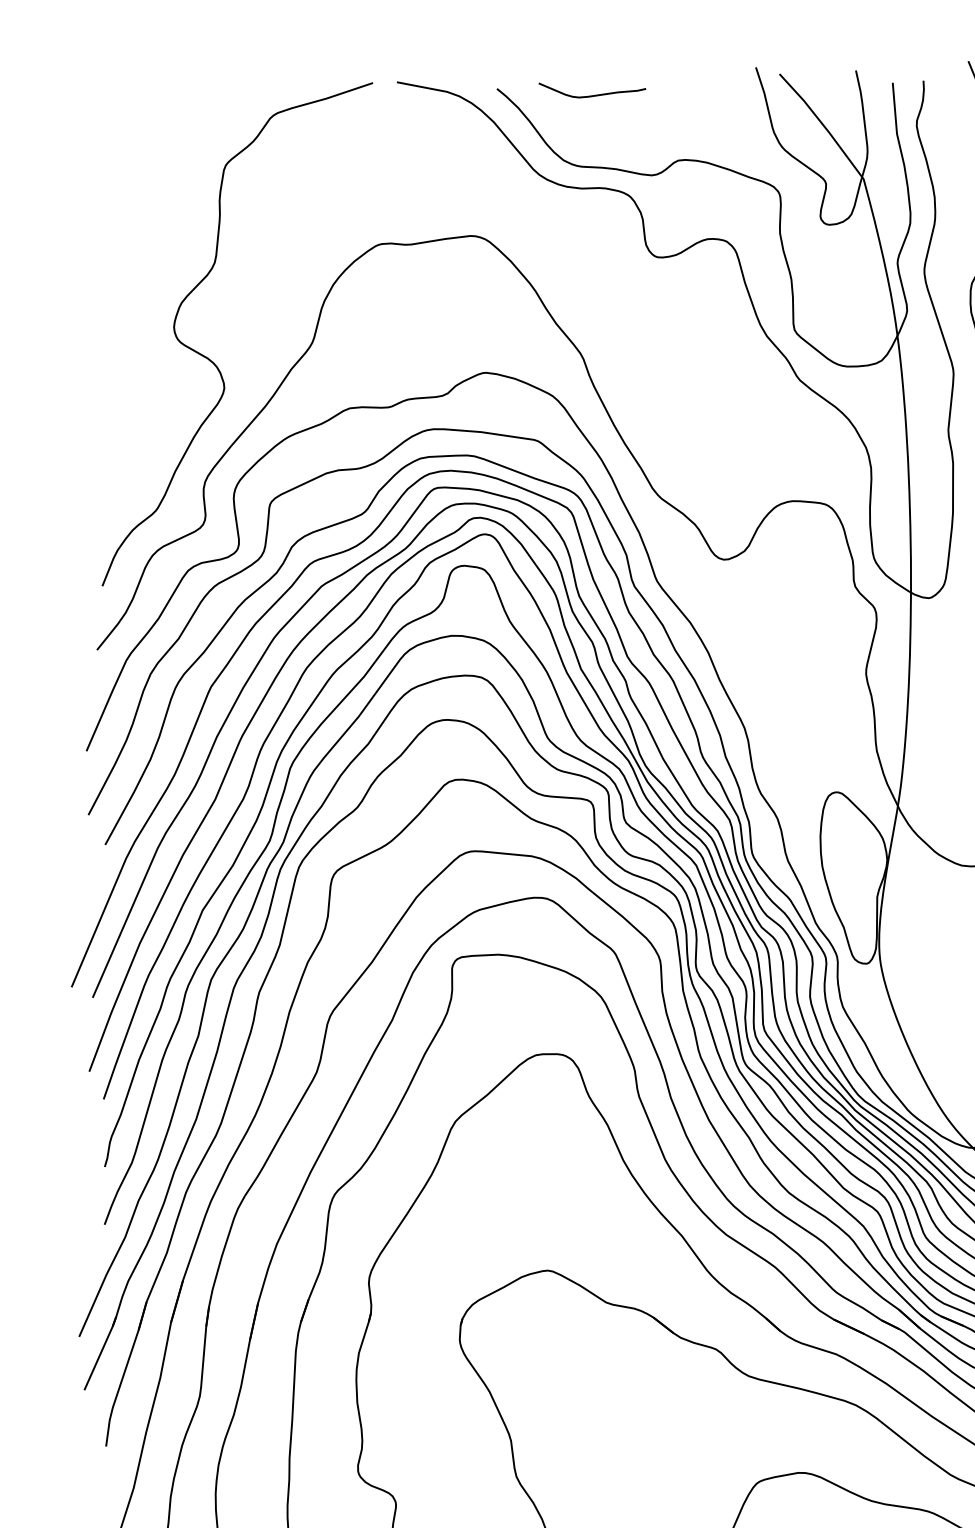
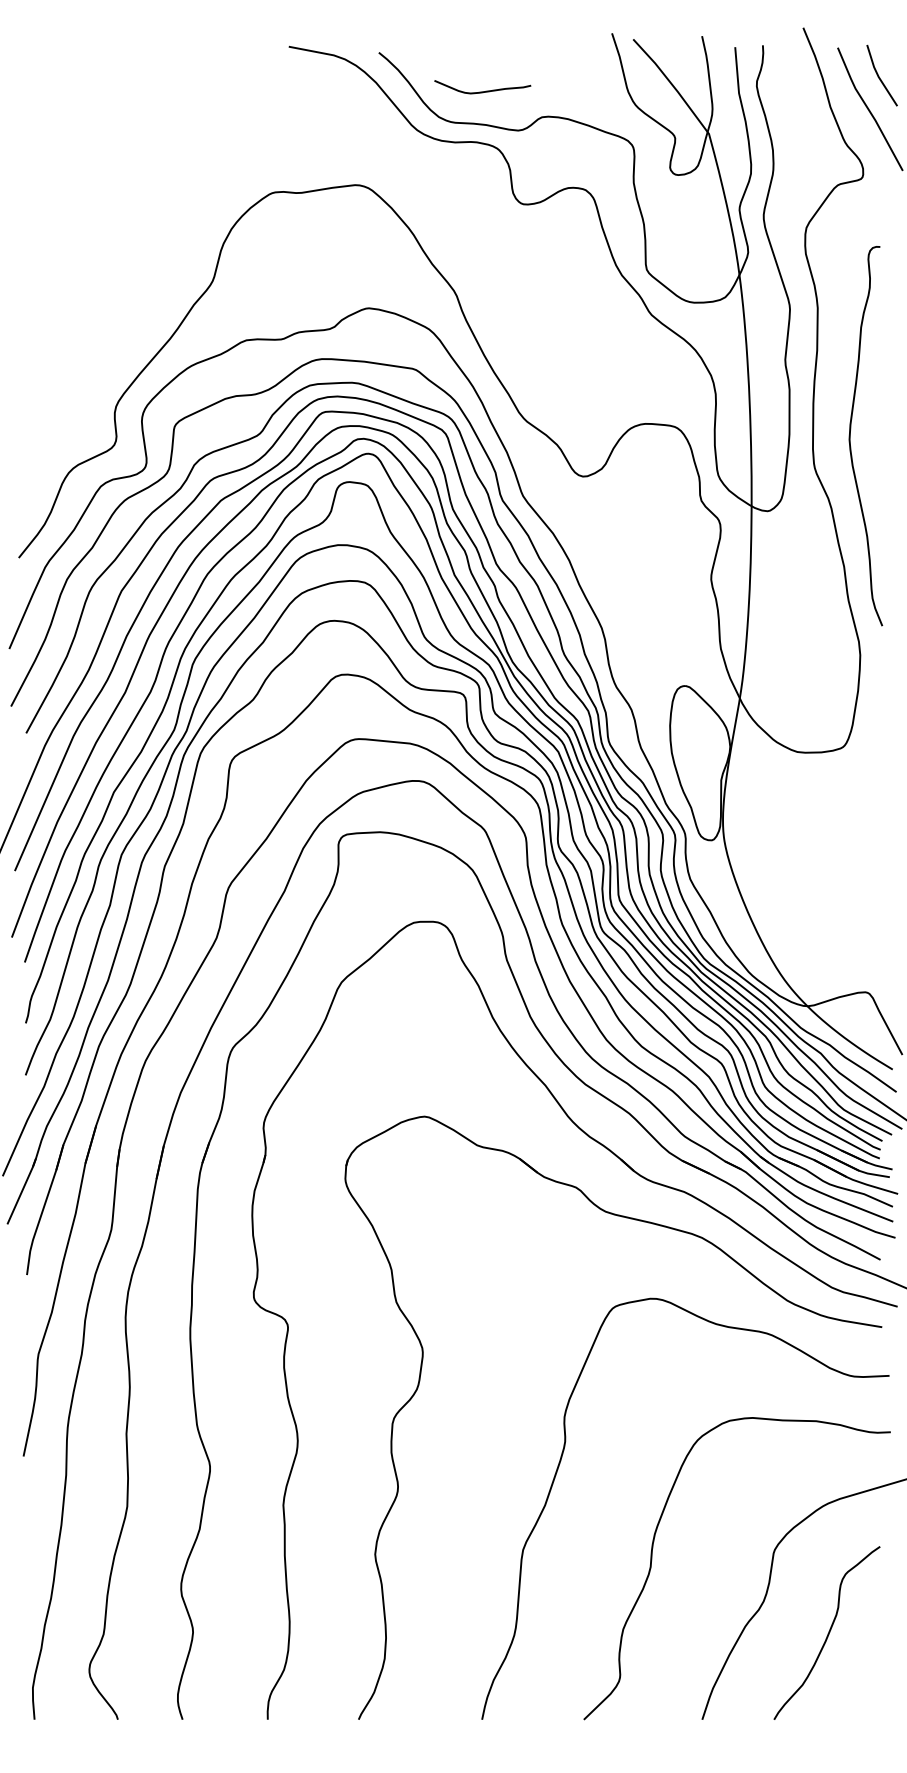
curve: (592, 95) -> (482, 91), moved
curve: (211, 359) -> (121, 296), removed

